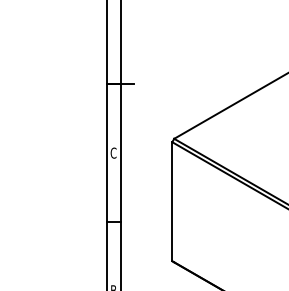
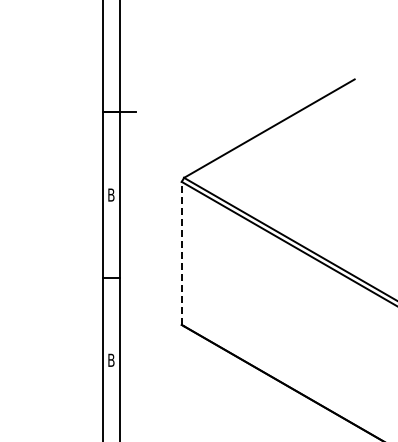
text: (112, 152) -> (110, 194), C -> B
line: (172, 201) -> (181, 253), solid -> dashed

